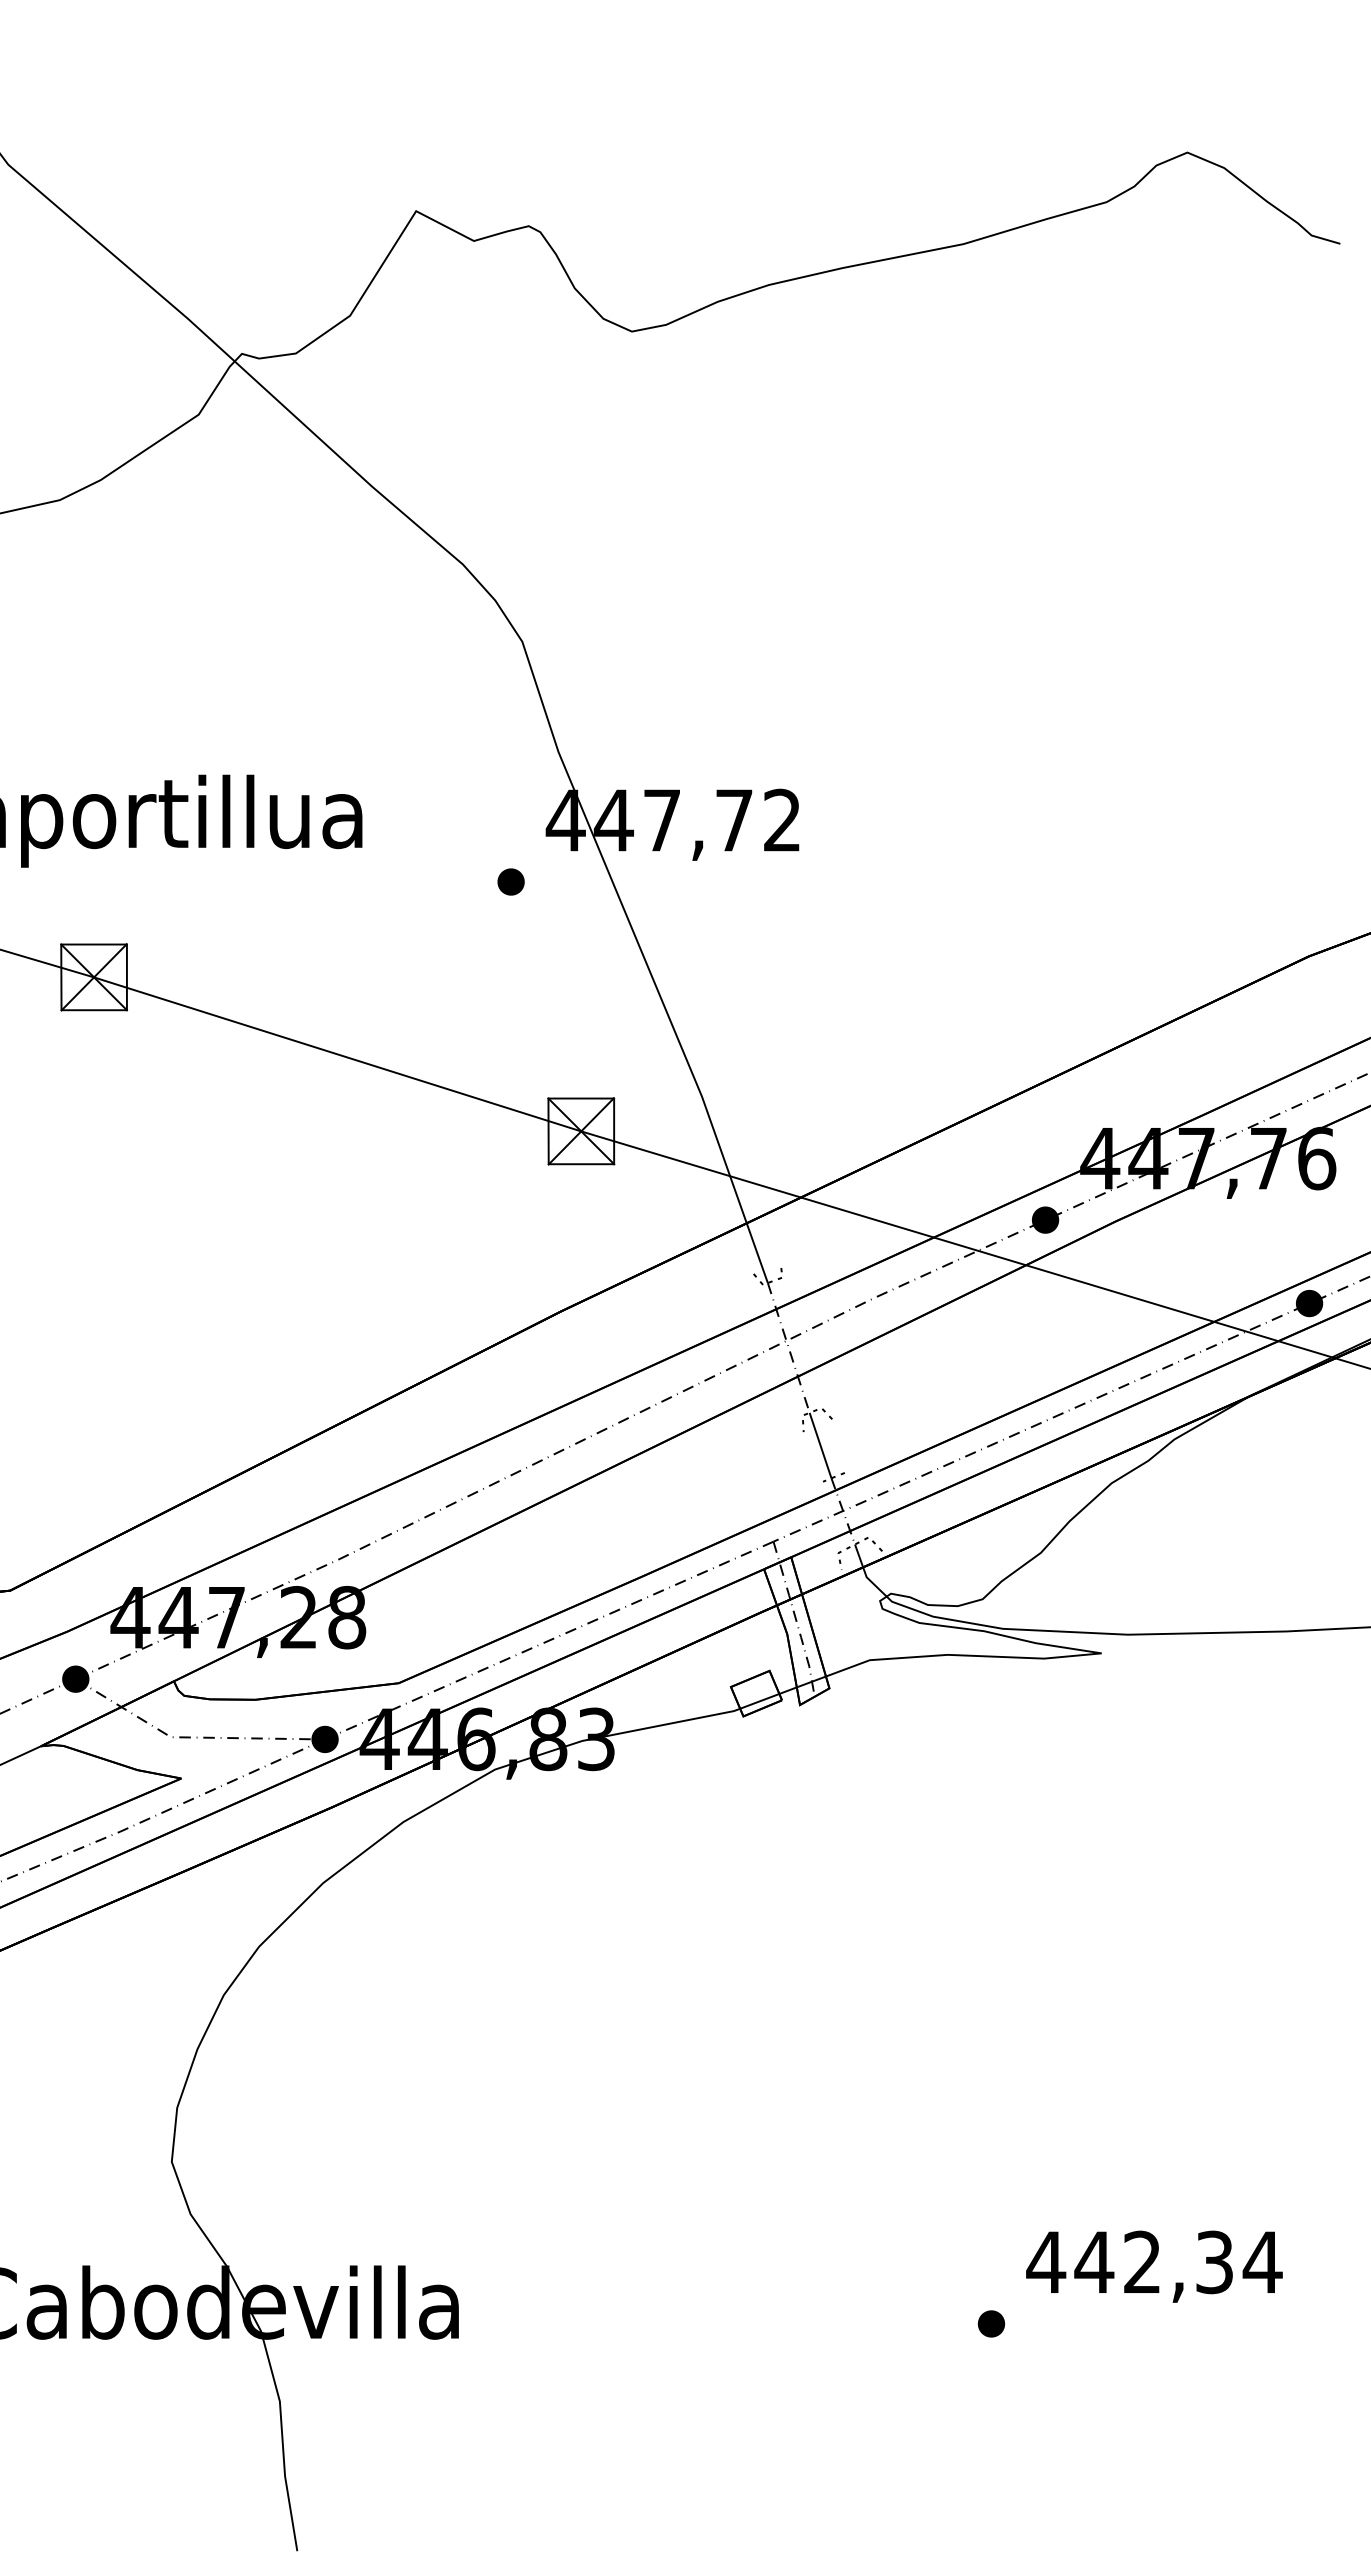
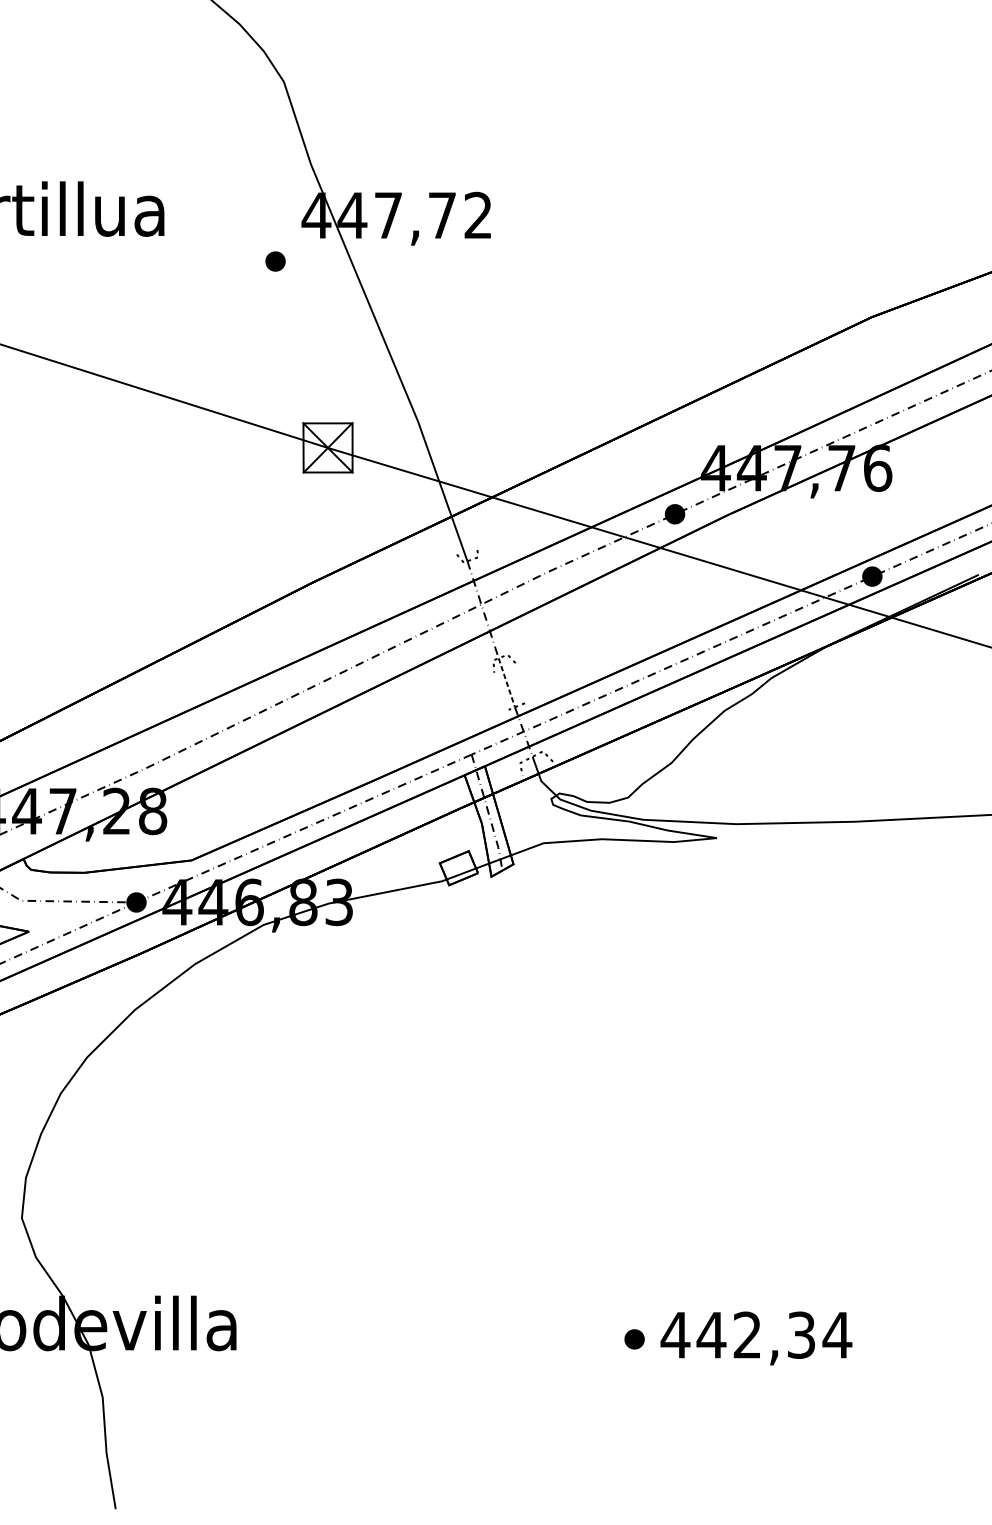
line: (820, 1446) -> (506, 683), solid -> dashed
text: (1154, 2266) -> (756, 1338), moved

